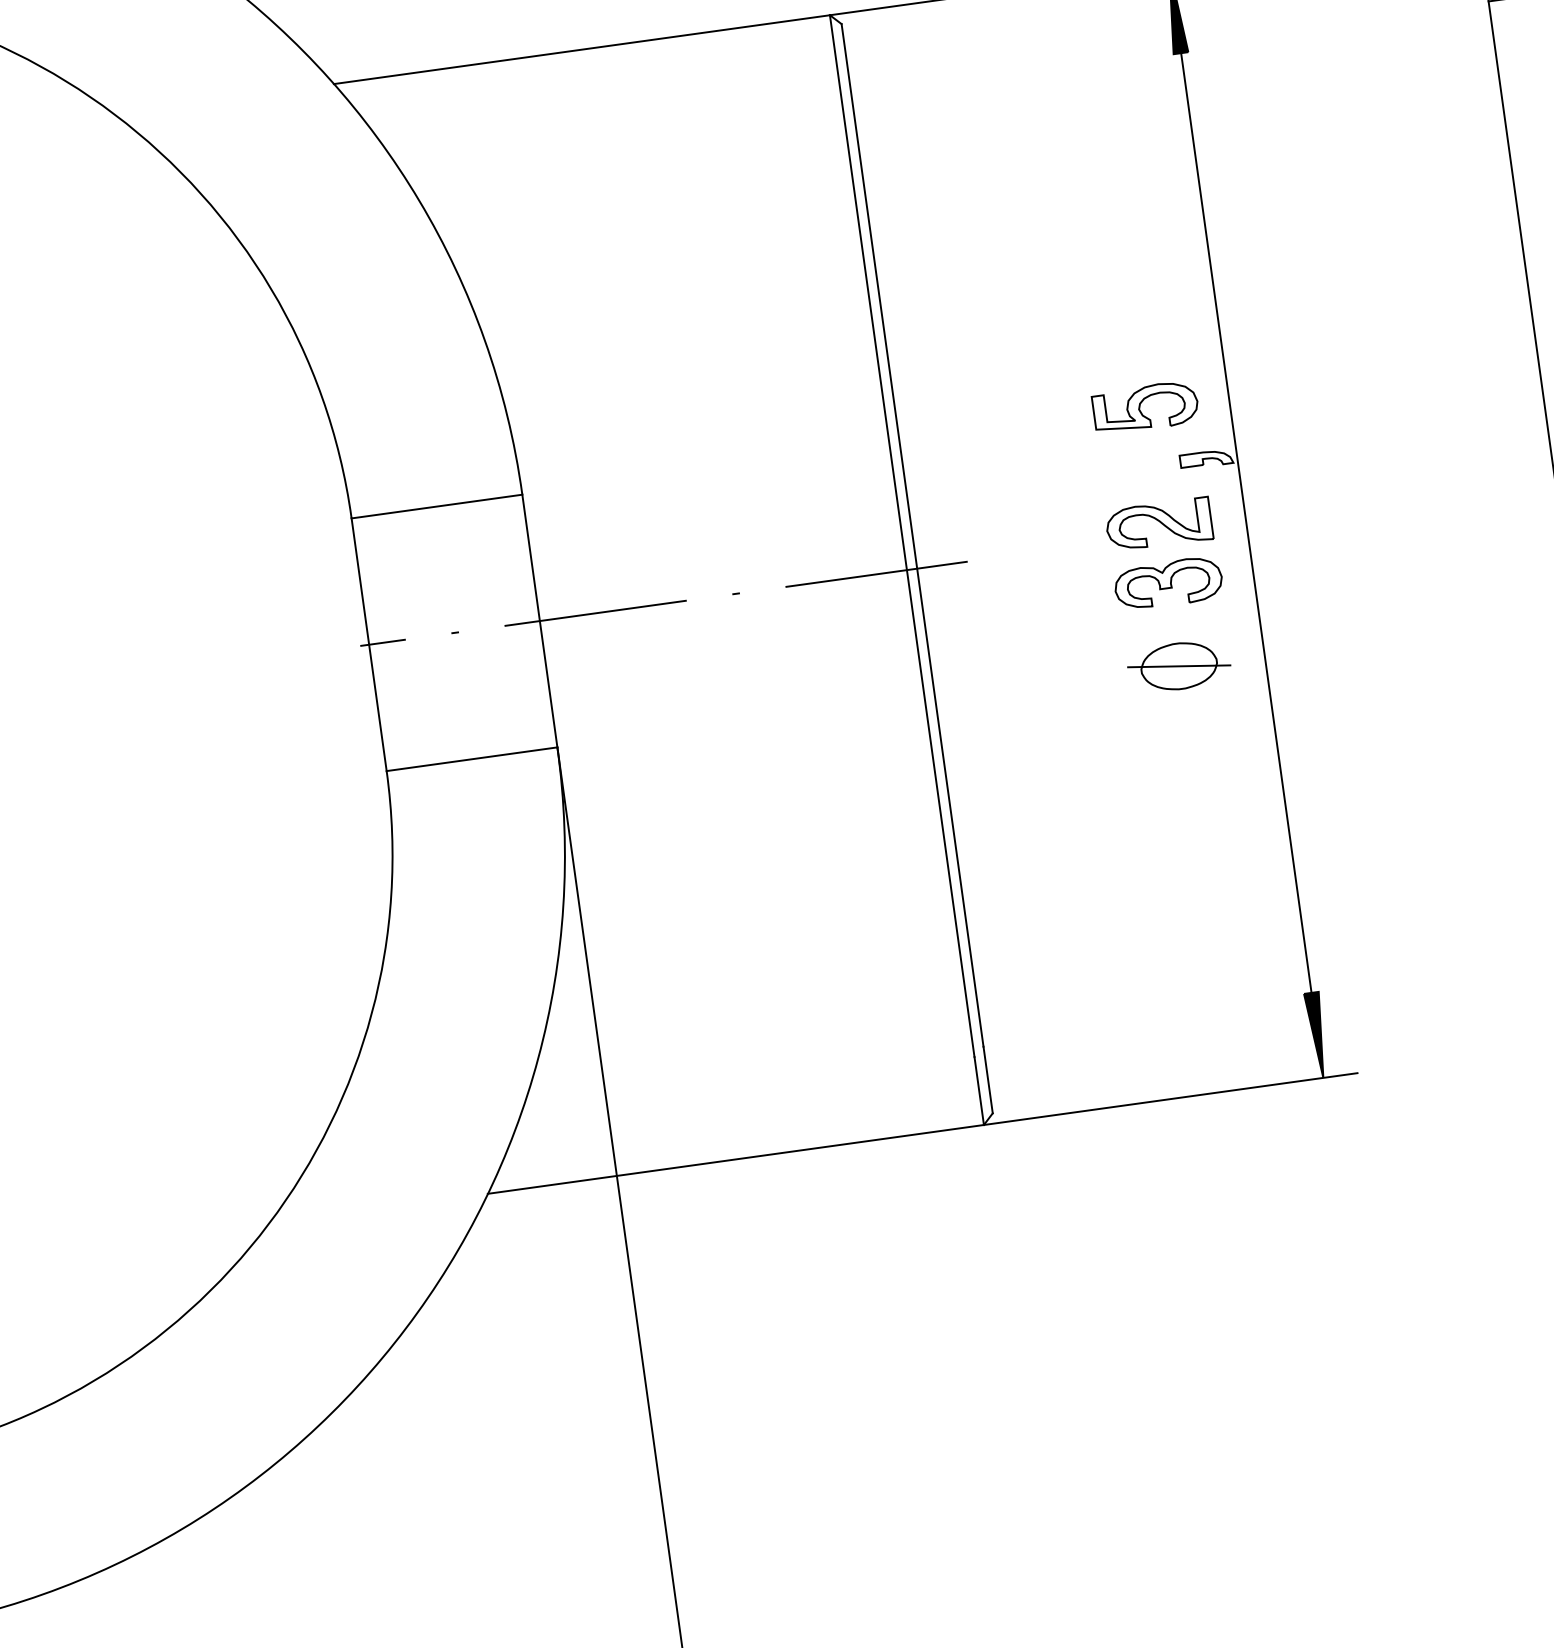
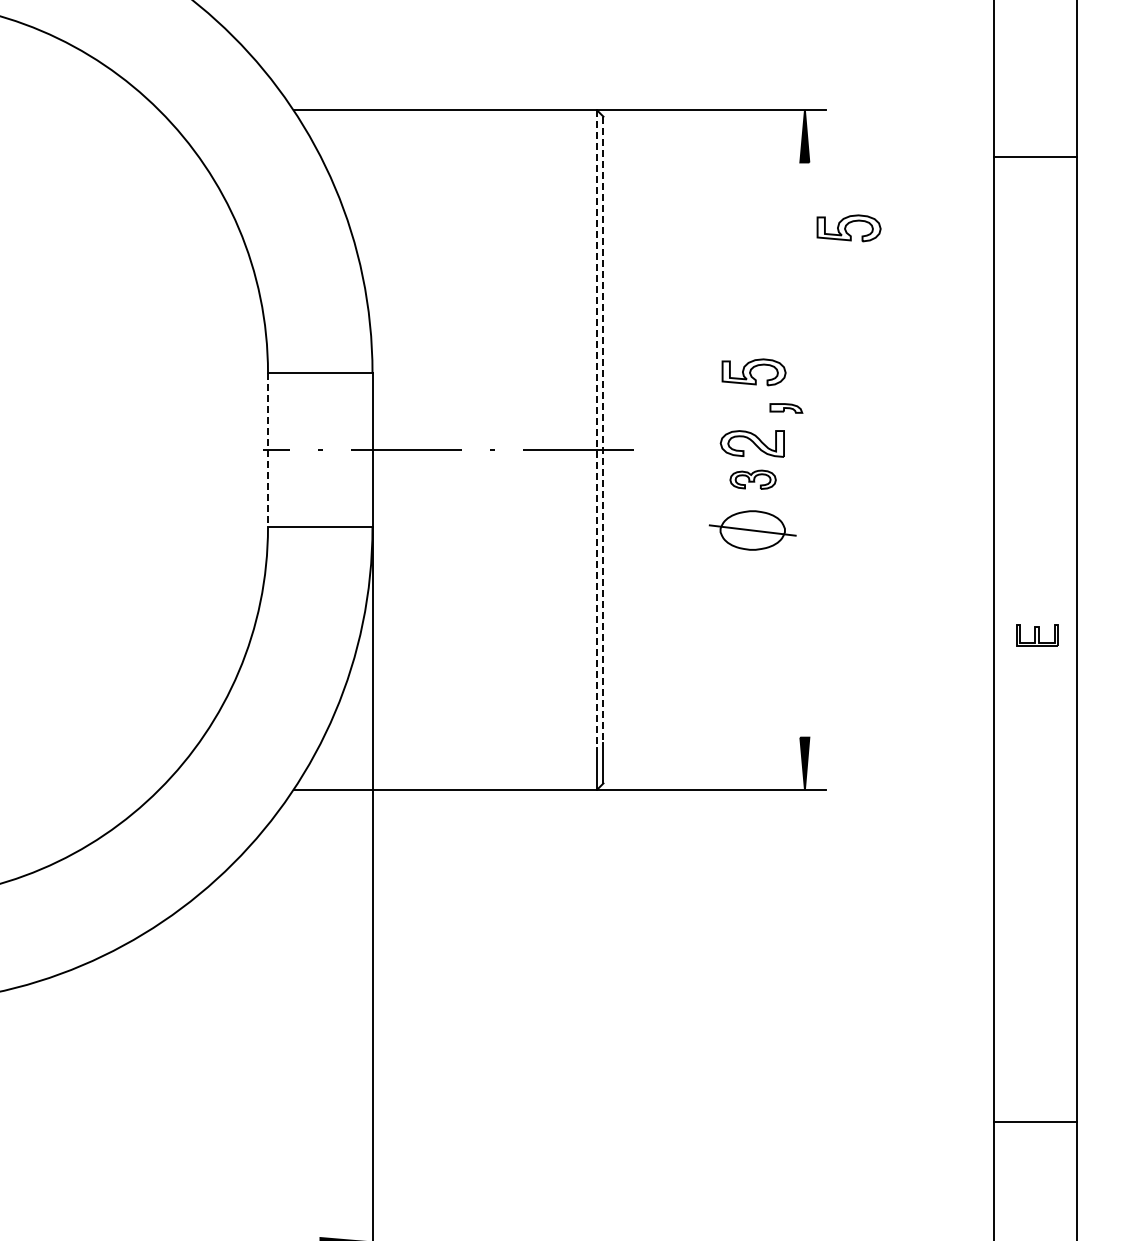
part: (1267, 151) -> (848, 228), added
line: (1245, 522) -> (804, 449), removed
line: (912, 535) -> (603, 429), solid -> dashed
line: (902, 536) -> (597, 429), solid -> dashed
part: (1167, 583) -> (752, 479), size x0.7
line: (370, 645) -> (268, 450), solid -> dashed
part: (1178, 666) -> (752, 530), size x1.4

